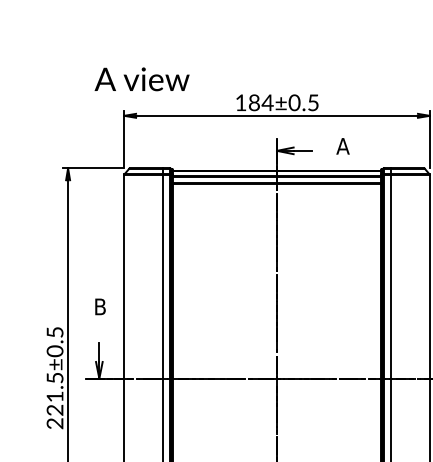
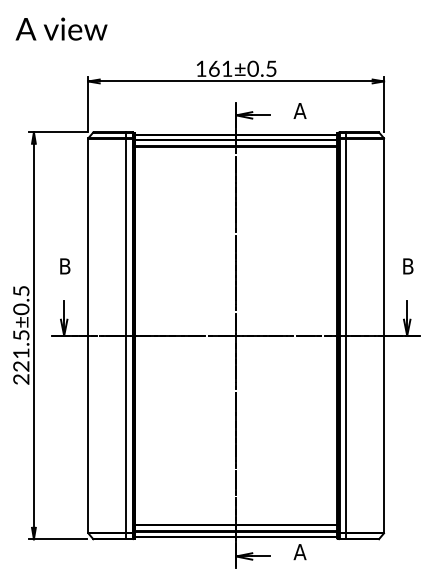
text: (142, 78) -> (61, 28), moved
text: (261, 102) -> (221, 68), 184±0.5 -> 161±0.5

